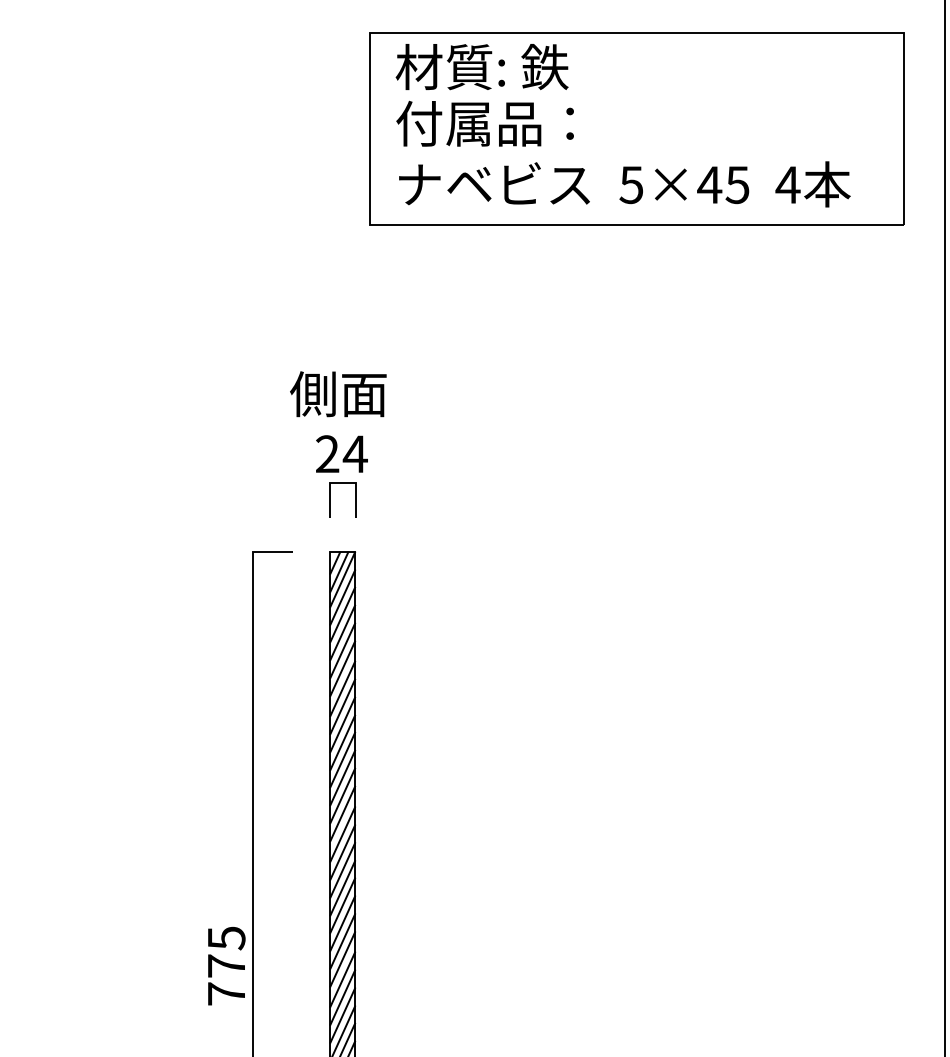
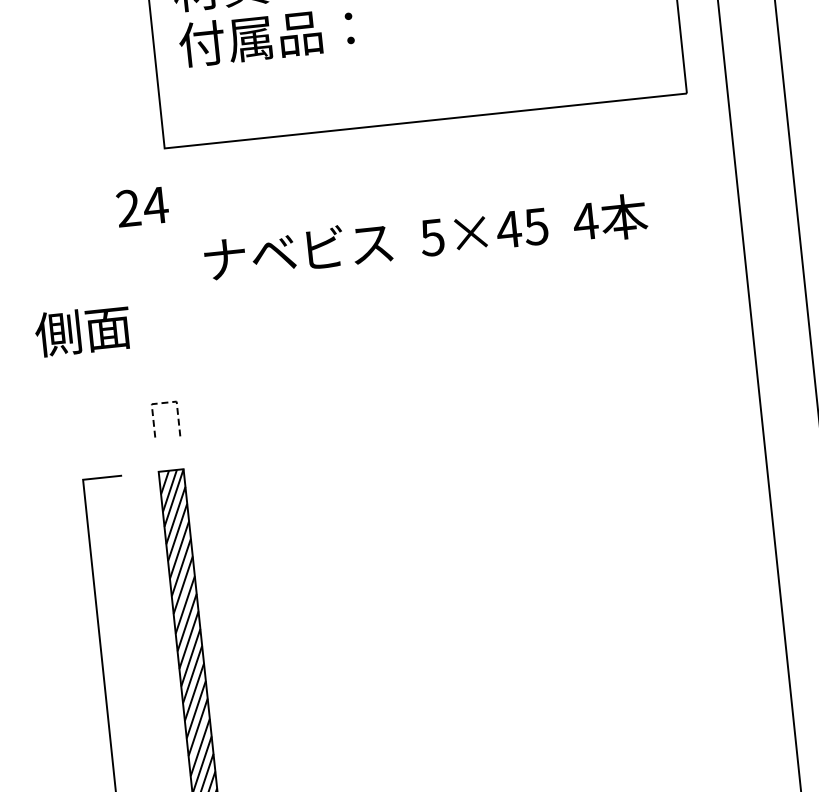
text: (624, 184) -> (425, 237), moved
text: (338, 394) -> (83, 331), moved
text: (341, 453) -> (142, 206), moved
line: (342, 482) -> (163, 402), solid -> dashed

